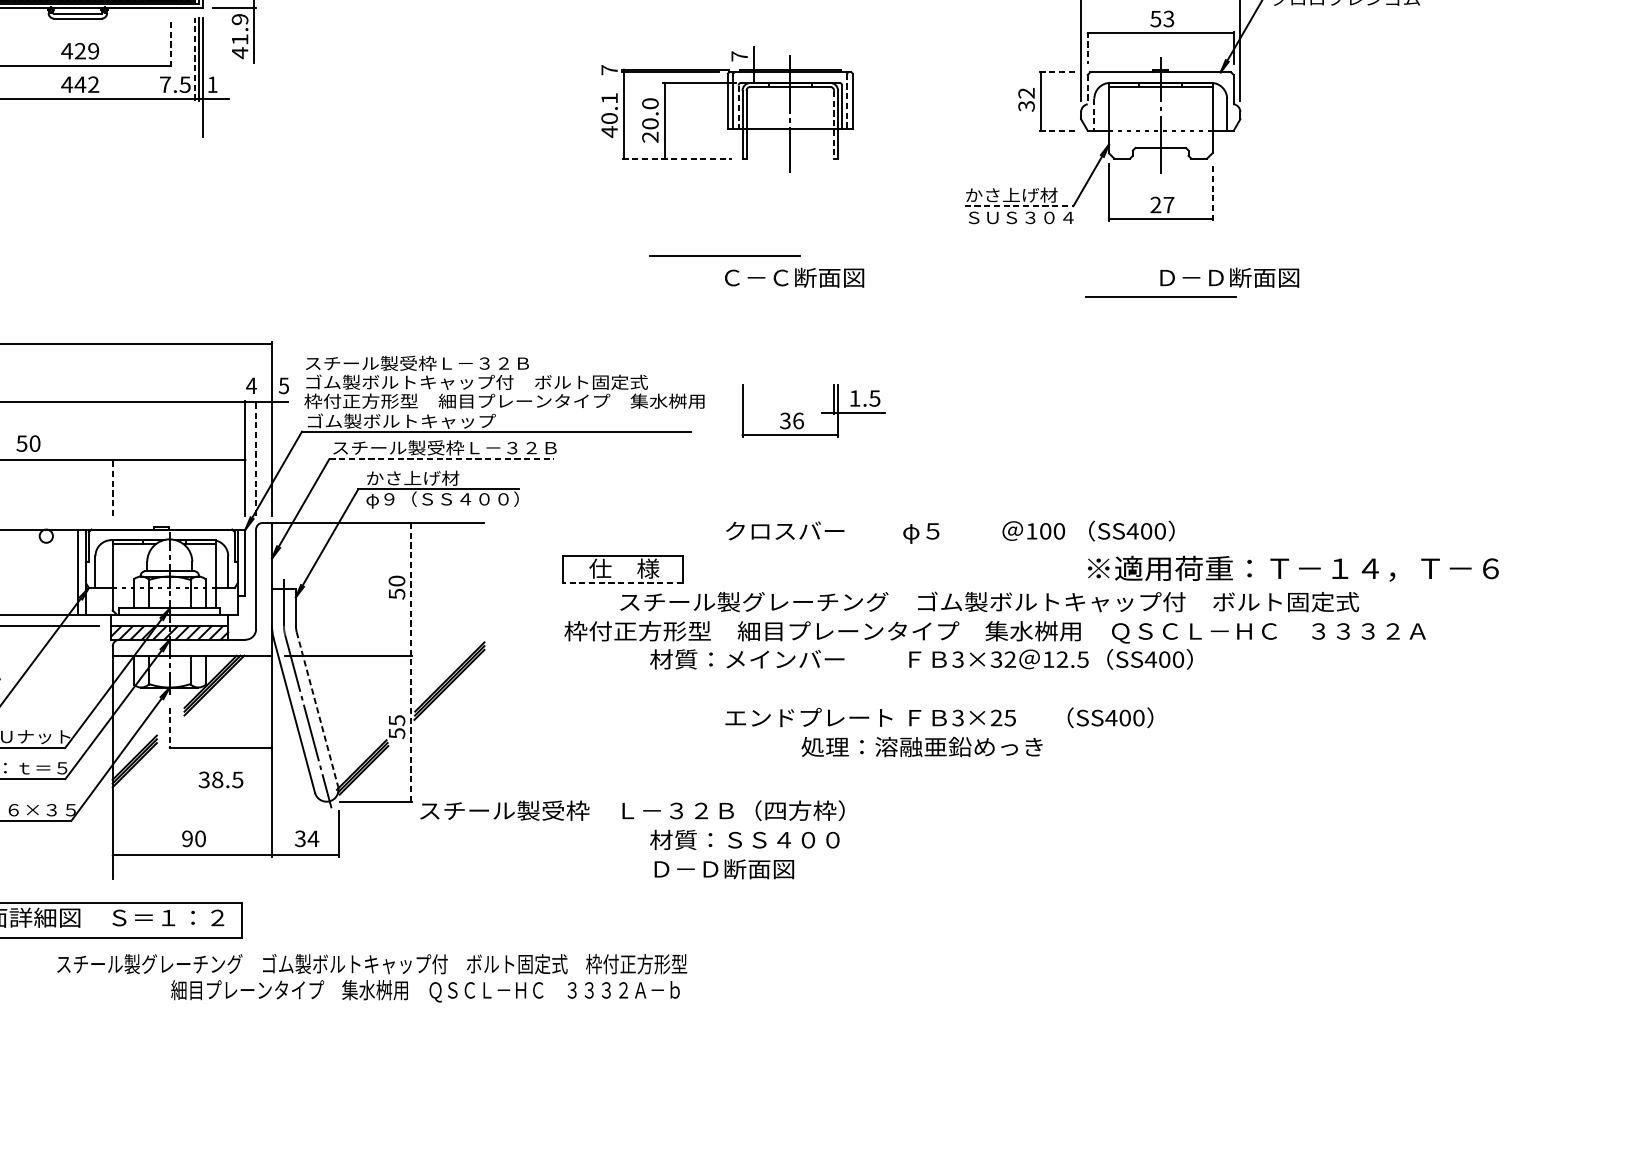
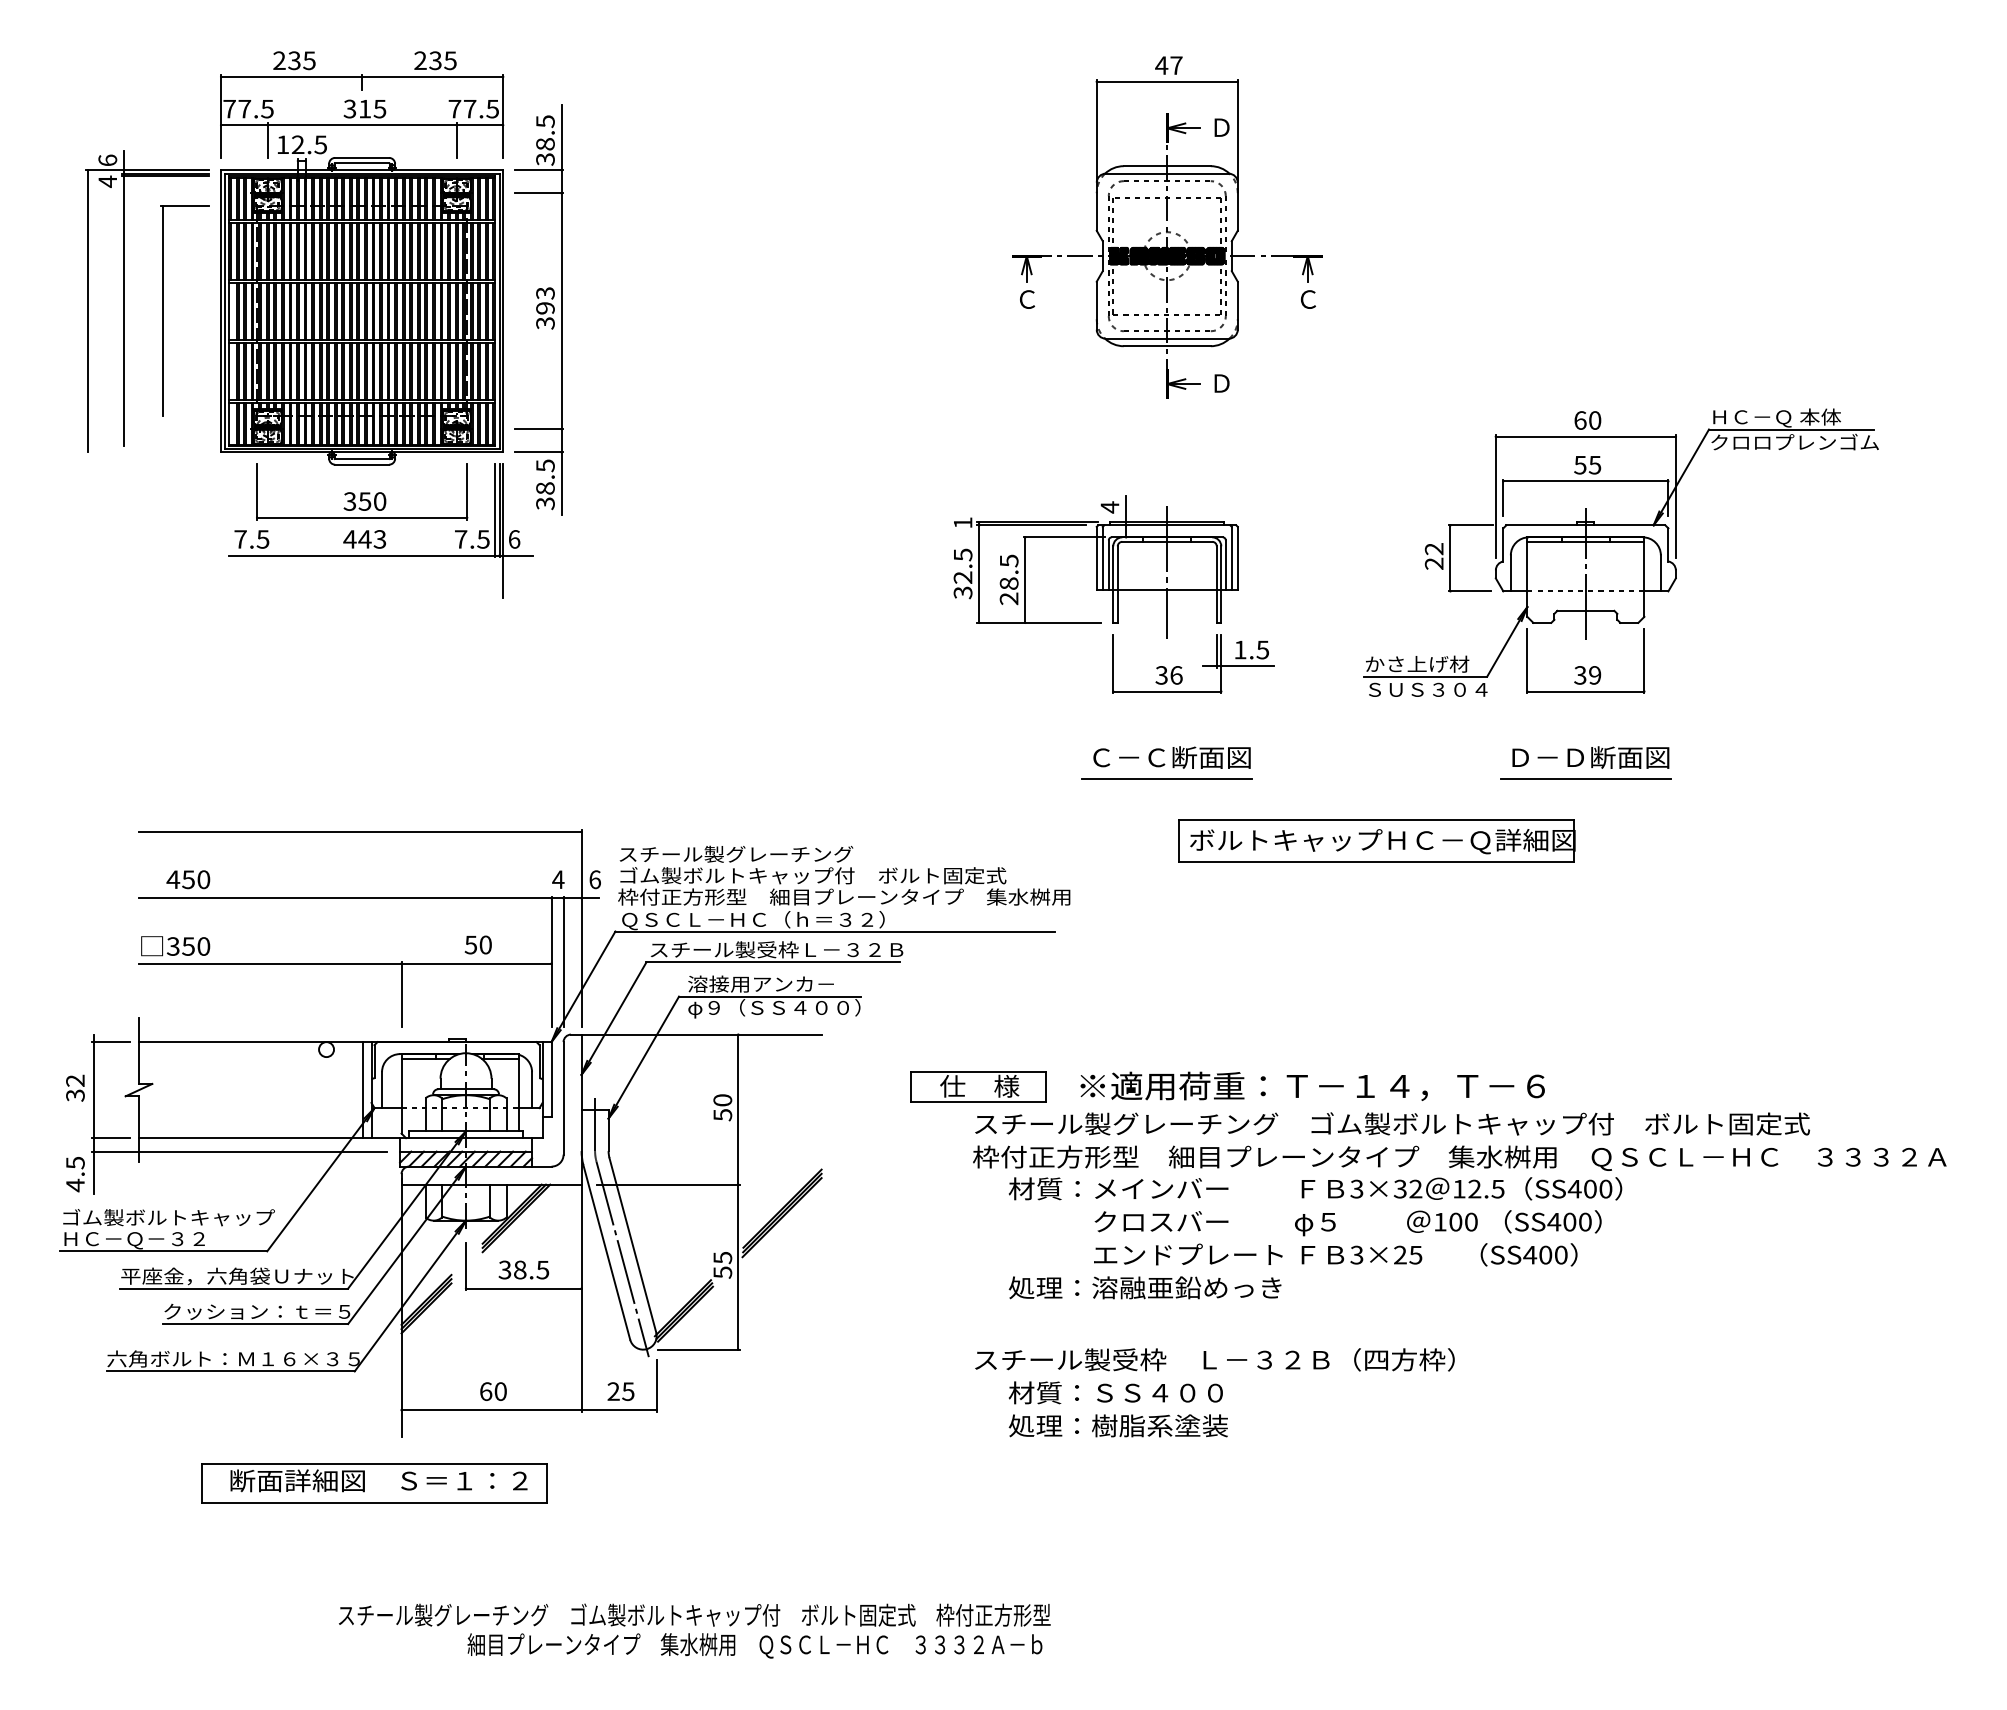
text: (1169, 18) -> (1595, 464), 53 -> 55
text: (240, 36) -> (545, 484), 41.9 -> 38.5
line: (171, 42) -> (467, 491), dashed -> solid
line: (1087, 48) -> (1503, 498), dashed -> solid
text: (79, 51) -> (364, 501), 429 -> 350
text: (739, 56) -> (1109, 507), 7 -> 4
line: (195, 59) -> (495, 510), dashed -> solid
text: (609, 69) -> (963, 522), 7 -> 1
line: (1059, 72) -> (1471, 525), dashed -> solid
text: (93, 84) -> (379, 539), 442 -> 443
text: (212, 84) -> (514, 539), 1 -> 6
line: (1087, 89) -> (1503, 544), dashed -> solid
line: (847, 101) -> (1231, 558), dashed -> solid
text: (1026, 106) -> (1434, 563), 32 -> 22
line: (738, 107) -> (1108, 565), dashed -> solid
text: (649, 113) -> (1008, 571), 20.0 -> 28.5
text: (609, 114) -> (962, 573), 40.1 -> 32.5
line: (1094, 114) -> (1510, 573), dashed -> solid
line: (833, 125) -> (1216, 585), dashed -> solid
line: (1058, 130) -> (1470, 591), dashed -> solid
line: (677, 158) -> (1039, 622), dashed -> solid
line: (1212, 191) -> (1644, 660), dashed -> solid
text: (1162, 205) -> (1587, 675), 27 -> 39
line: (1018, 206) -> (1425, 676), dashed -> solid
line: (724, 254) -> (1166, 778), moved
text: (1229, 277) -> (1590, 757), moved
part: (975, 351) -> (1376, 840), added
text: (463, 362) -> (798, 853), スチール製受枠Ｌ－３２Ｂ -> スチール製グレーチング
text: (283, 385) -> (594, 879), 5 -> 6
part: (821, 412) -> (1202, 665), moved
text: (424, 421) -> (753, 920), ゴム製ボルトキャップ -> ＱＳＣＬ－ＨＣ（ｈ＝３２）
text: (27, 443) -> (477, 944), moved
line: (256, 458) -> (563, 961), dashed -> solid
line: (441, 459) -> (773, 962), dashed -> solid
text: (430, 477) -> (760, 983), かさ上げ材 -> 溶接用アンカ－
line: (112, 487) -> (401, 994), dashed -> solid
text: (949, 532) -> (1347, 1223), moved
text: (1293, 567) -> (1312, 1085), moved
line: (623, 583) -> (978, 1102), dashed -> solid
text: (994, 631) -> (1459, 1157), moved
line: (410, 662) -> (738, 1192), dashed -> solid
line: (317, 709) -> (633, 1245), dashed -> solid
line: (170, 728) -> (466, 1266), dashed -> solid
text: (921, 746) -> (1144, 1287), moved
text: (220, 779) -> (523, 1269), moved
text: (632, 810) -> (1214, 1359), moved
text: (187, 838) -> (486, 1391), 90 -> 60
text: (306, 838) -> (620, 1391), 34 -> 25
text: (746, 868) -> (1117, 1425), Ｄ－Ｄ断面図 -> 処理：樹脂系塗装
text: (371, 977) -> (694, 1630), moved

